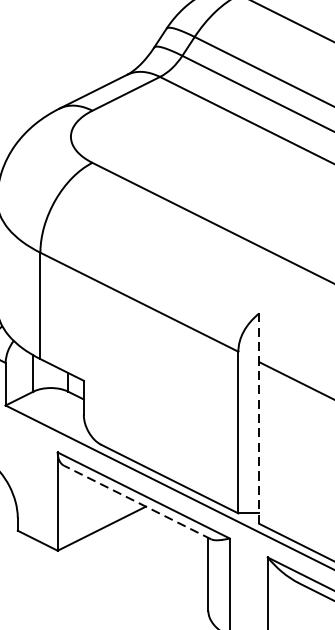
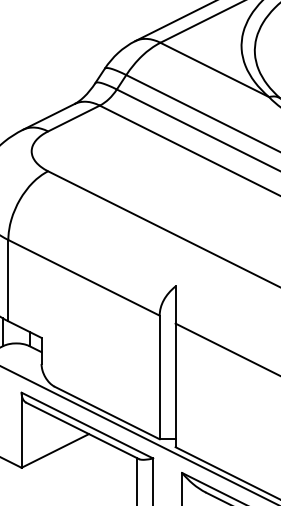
line: (259, 418) -> (175, 366), dashed -> solid
line: (137, 501) -> (82, 430), dashed -> solid

